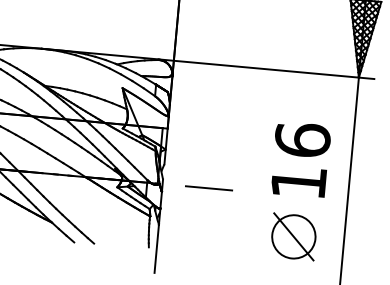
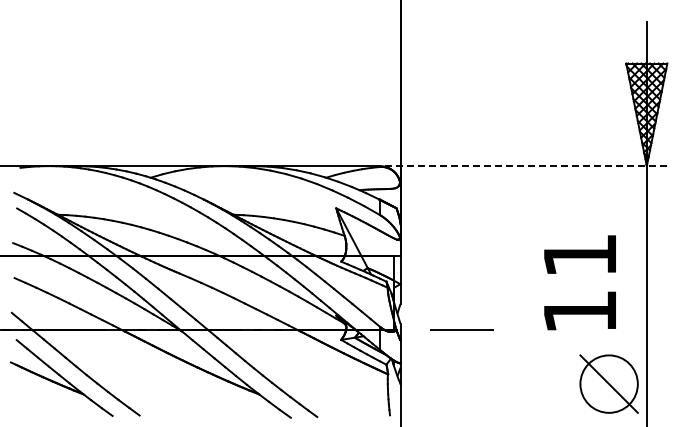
line: (266, 69) -> (523, 166), solid -> dashed
text: (303, 139) -> (580, 254), 16 -> 11
part: (293, 236) -> (608, 383), moved

